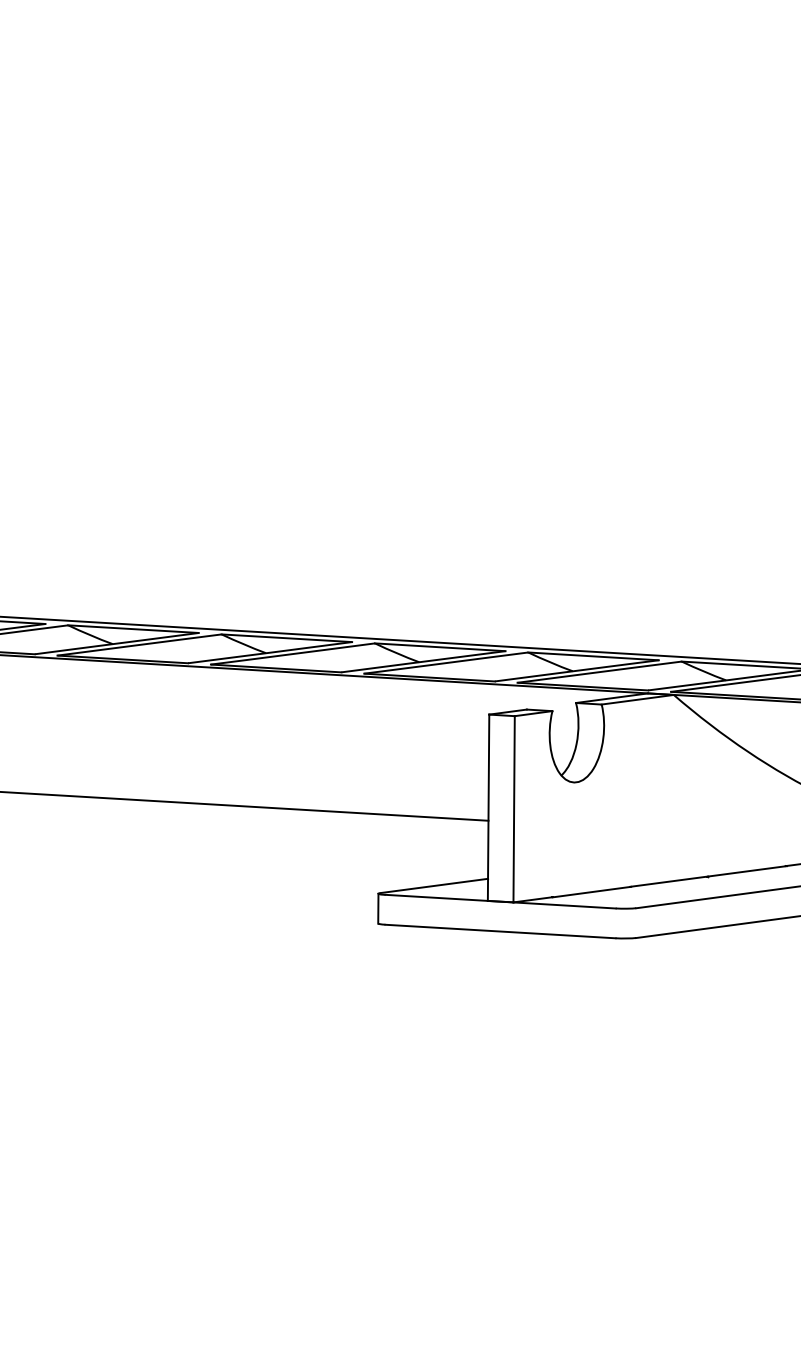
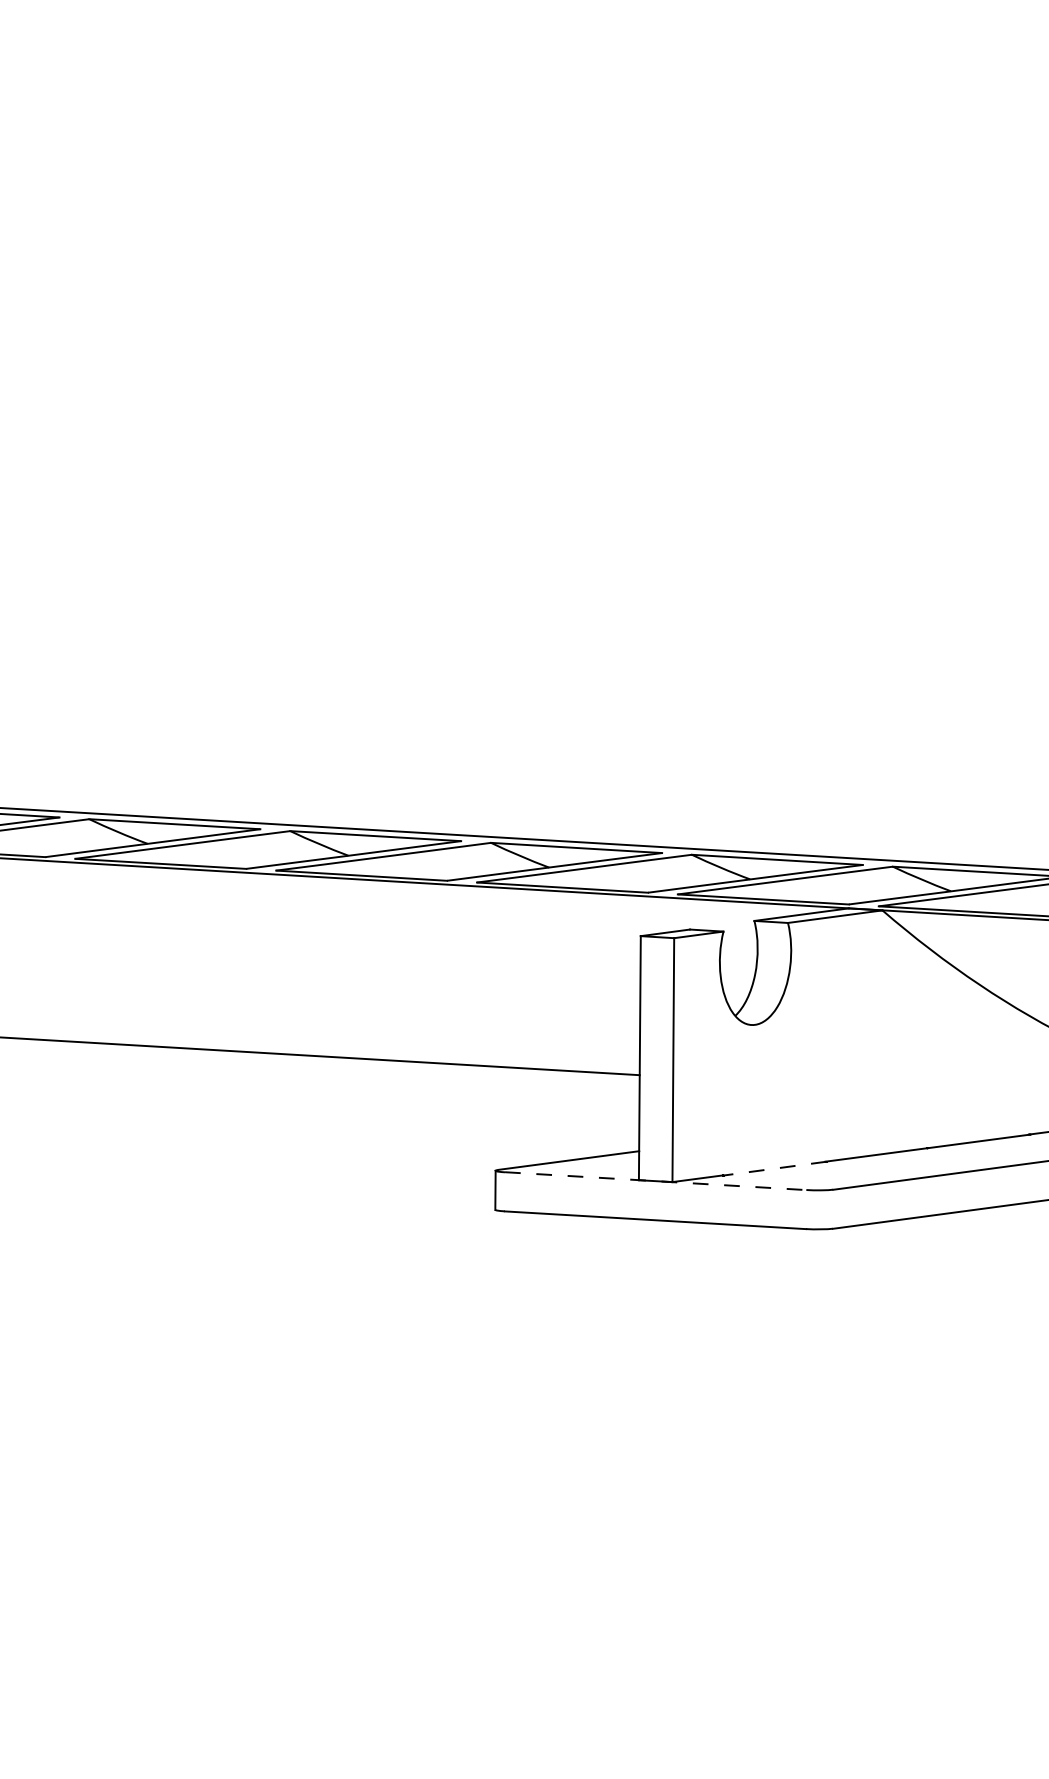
line: (592, 892) -> (775, 1168), solid -> dashed
line: (500, 901) -> (655, 1181), solid -> dashed

